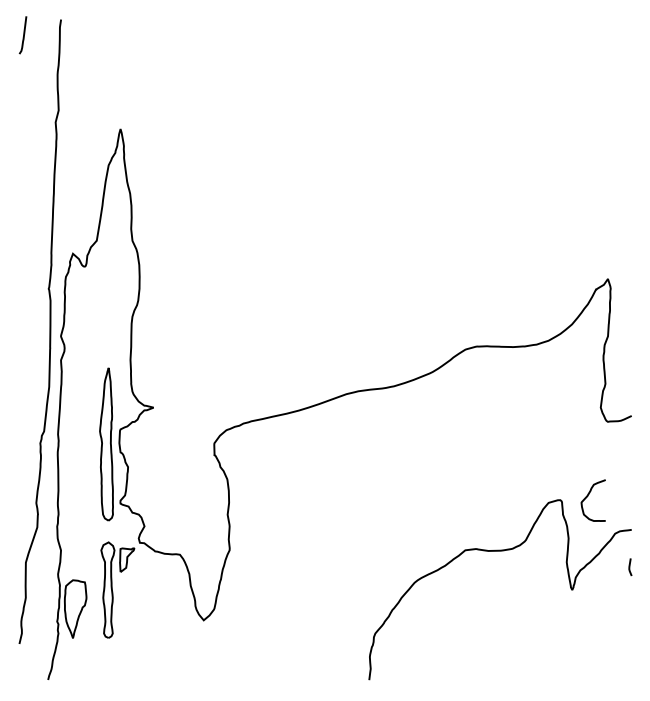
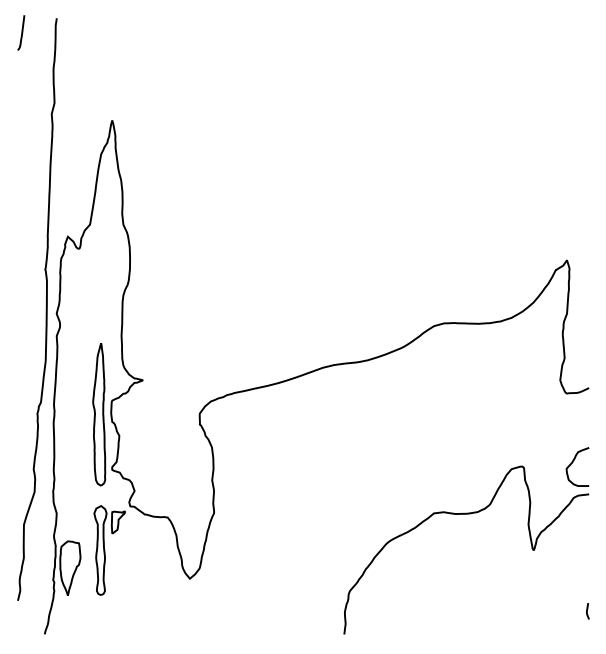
curve: (588, 496) -> (573, 463), moved
line: (630, 567) -> (588, 611), moved

